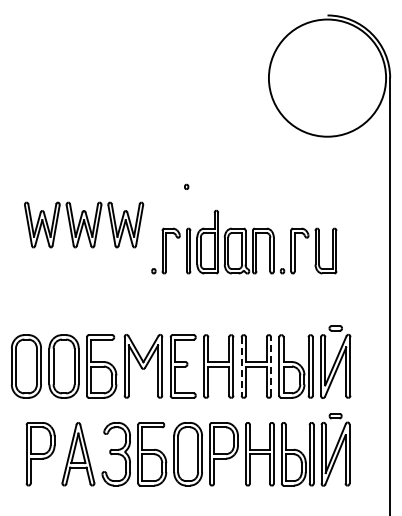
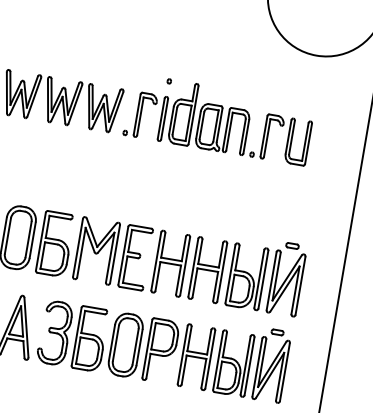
part: (244, 241) -> (219, 118), moved
line: (241, 366) -> (193, 267), dashed -> solid
line: (271, 366) -> (222, 272), dashed -> solid

